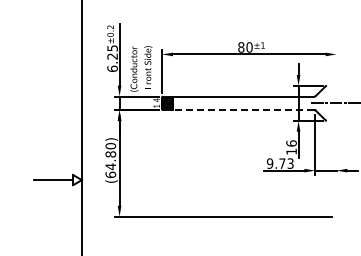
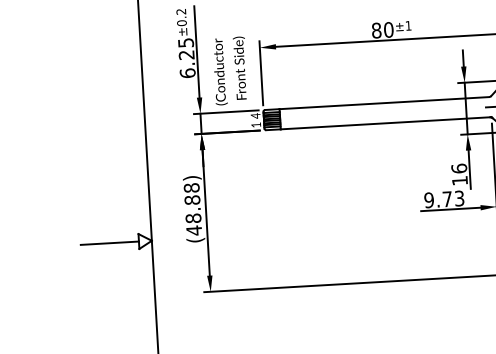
line: (243, 110) -> (385, 123), dashed -> solid
text: (110, 160) -> (192, 209), (64.80) -> (48.88)

